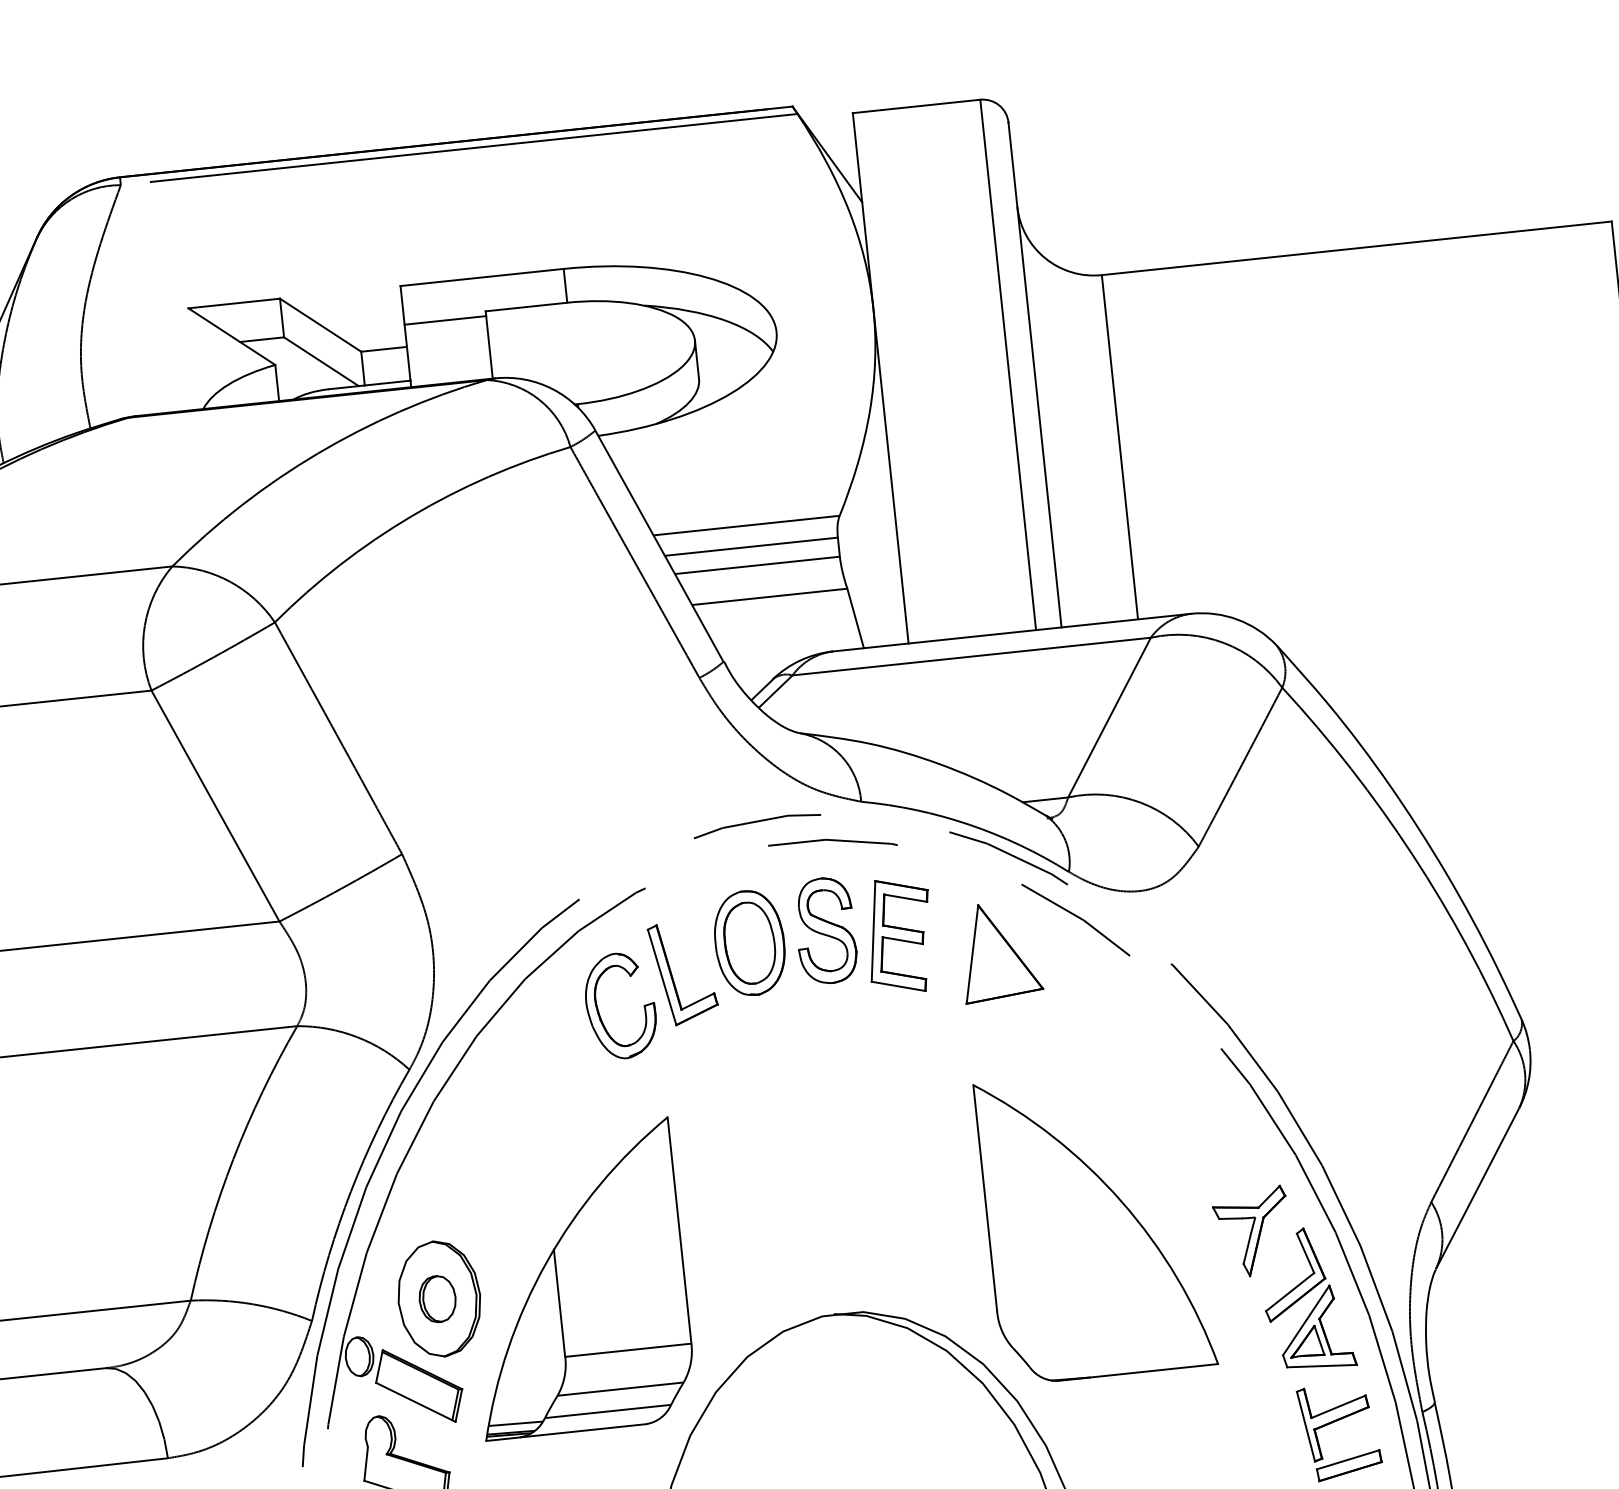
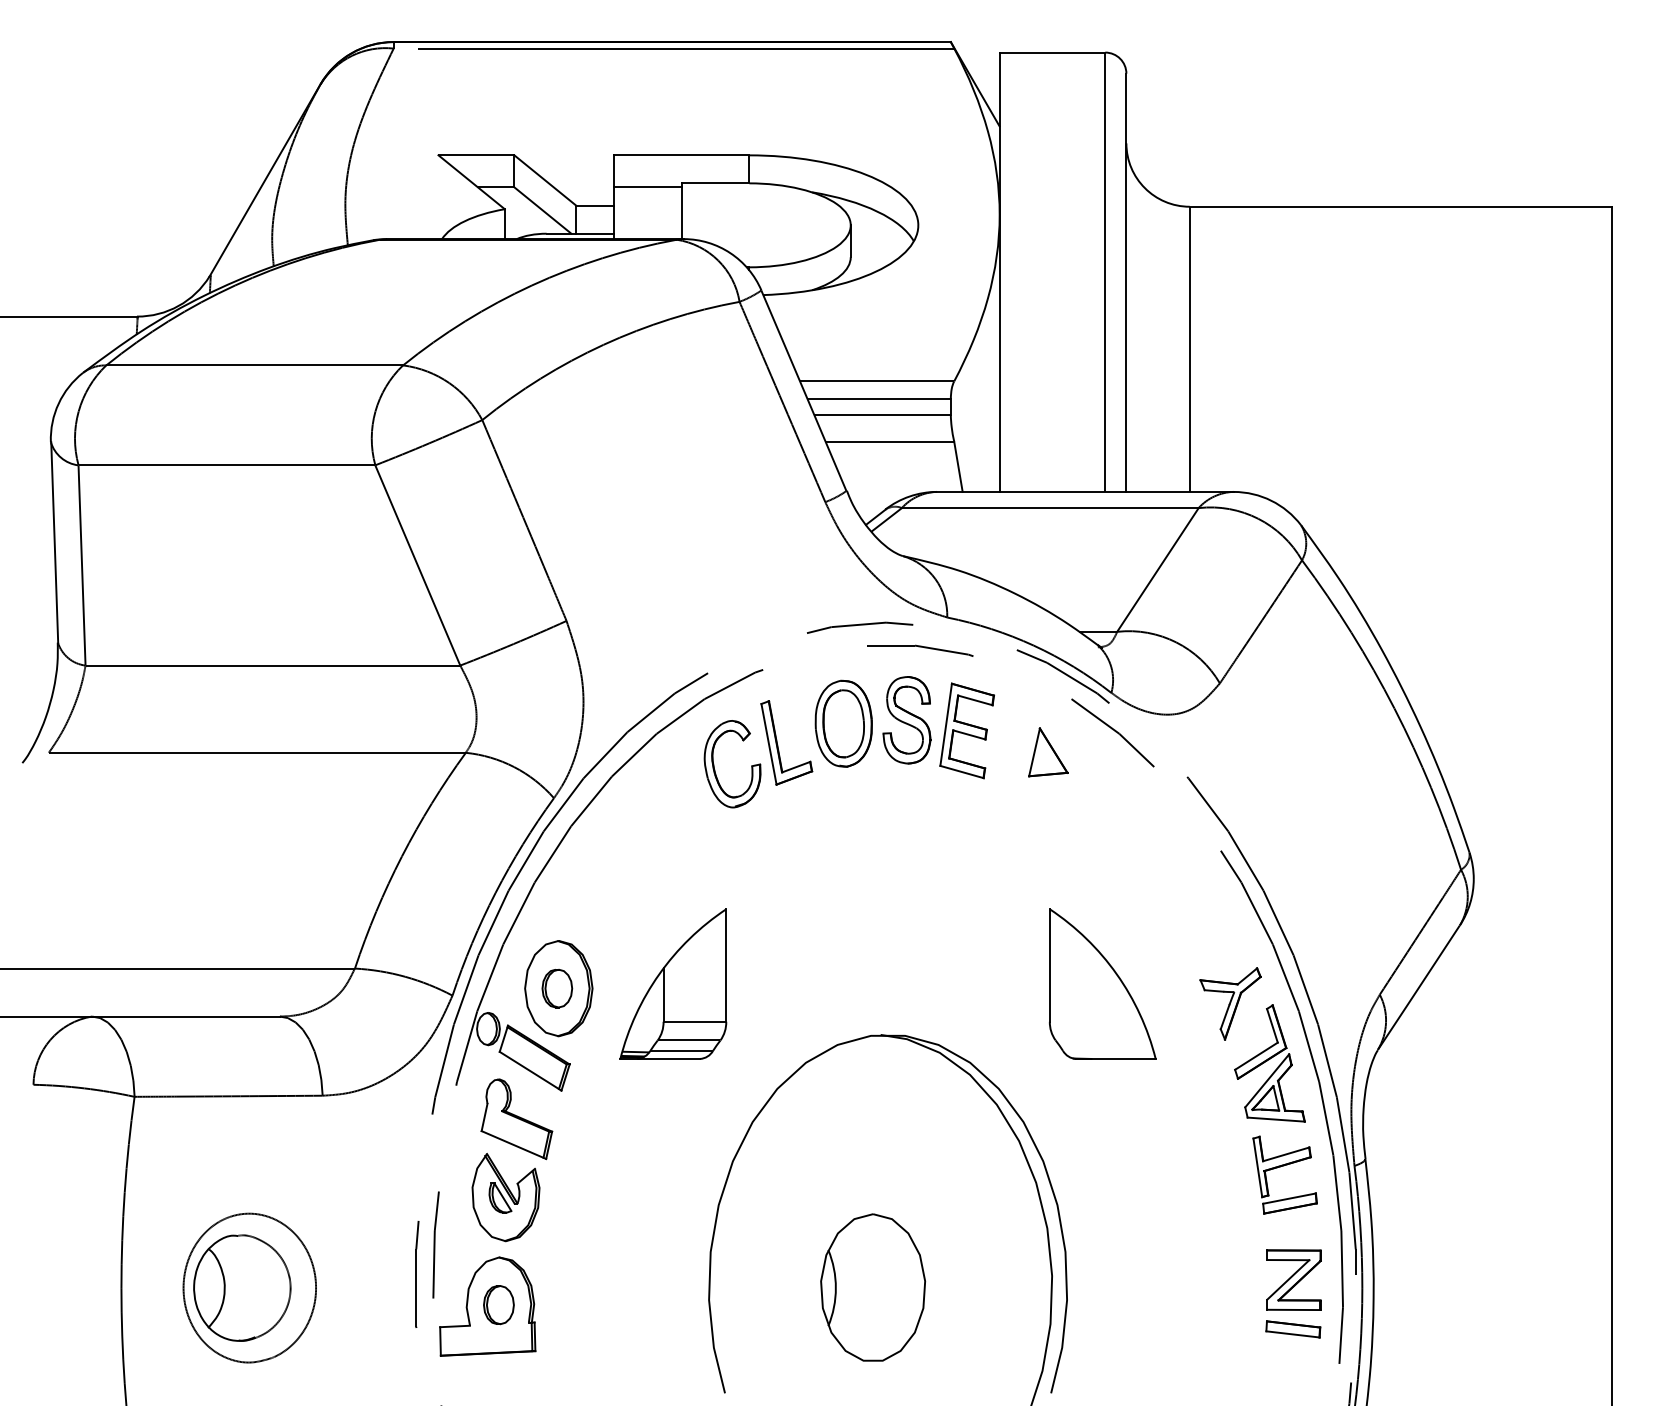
part: (1000, 951) -> (1048, 752), size x0.6
part: (1095, 1223) -> (1102, 983), size x0.6
part: (577, 1278) -> (673, 983), size x0.6

